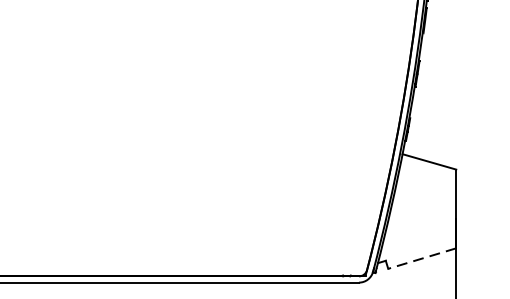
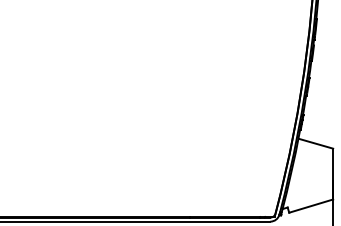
line: (422, 259) -> (311, 206), dashed -> solid

